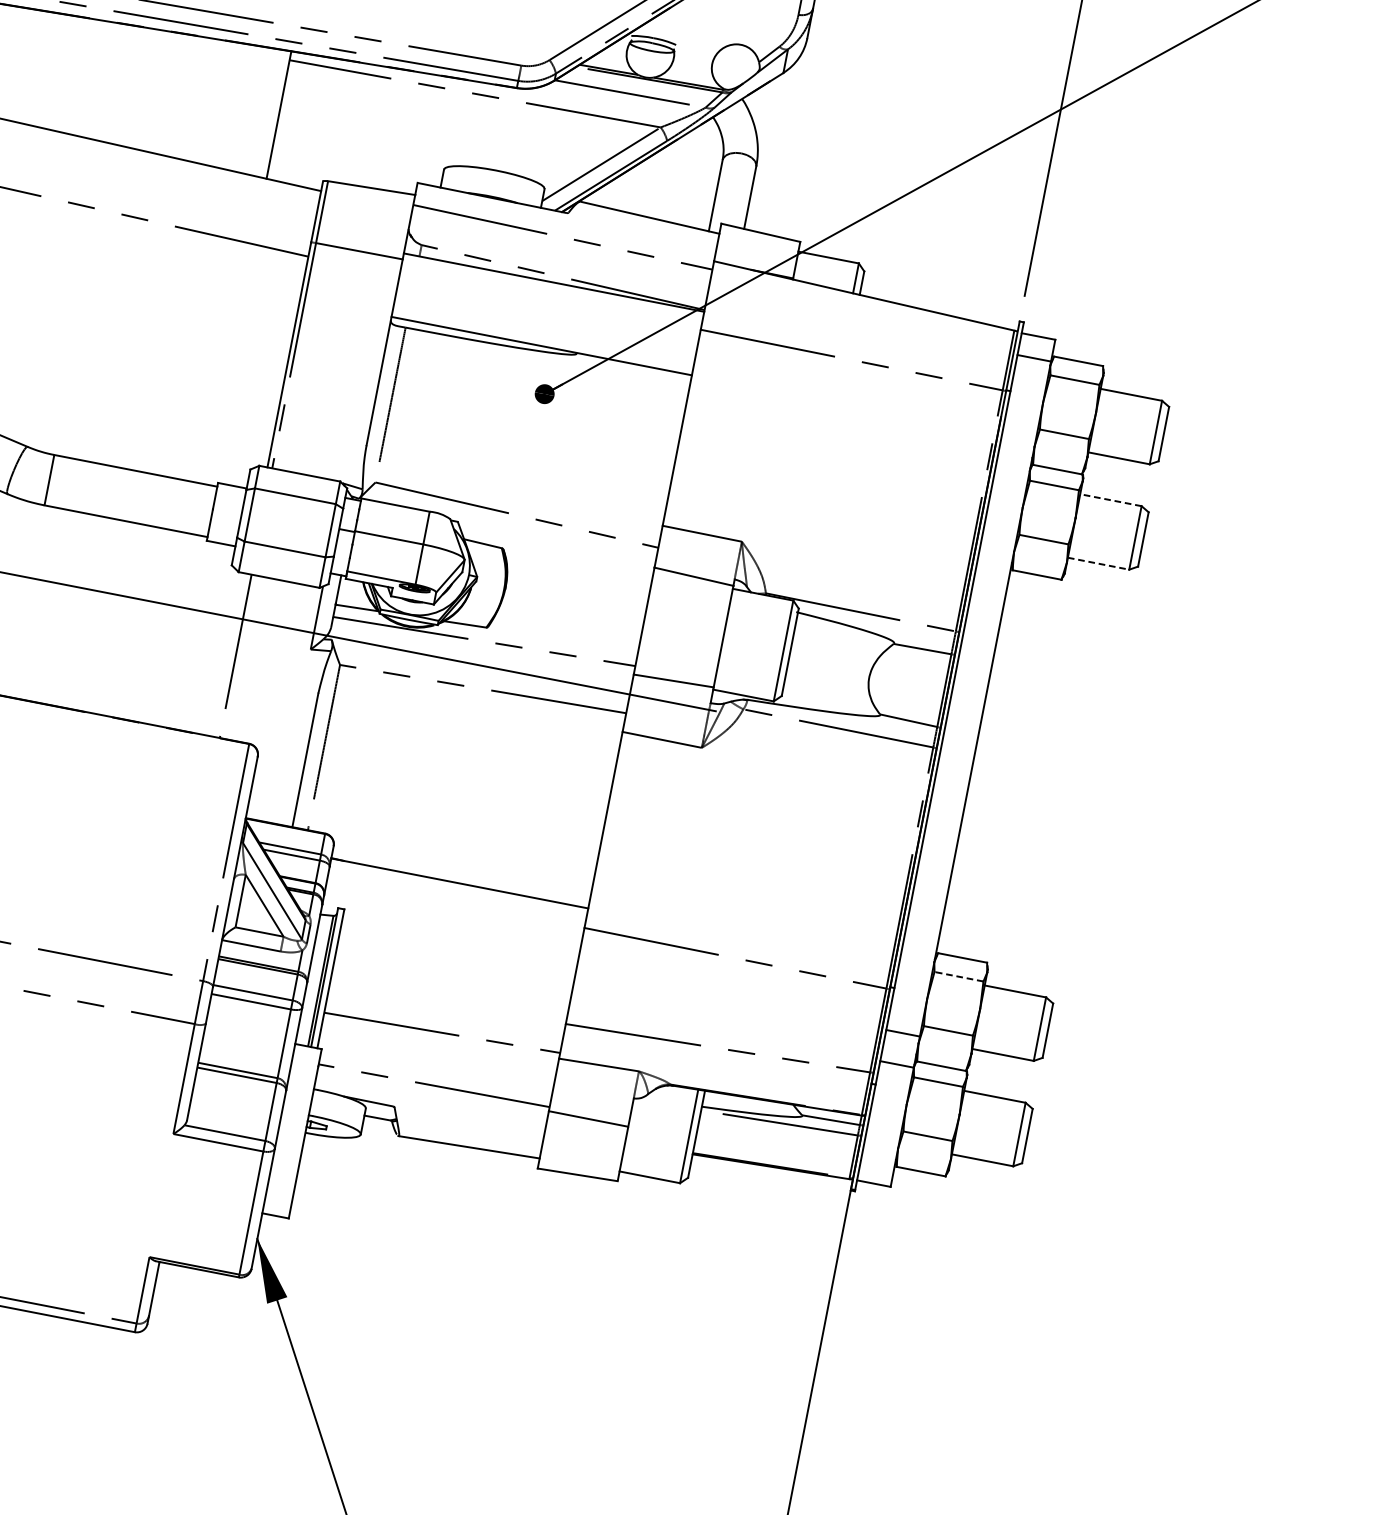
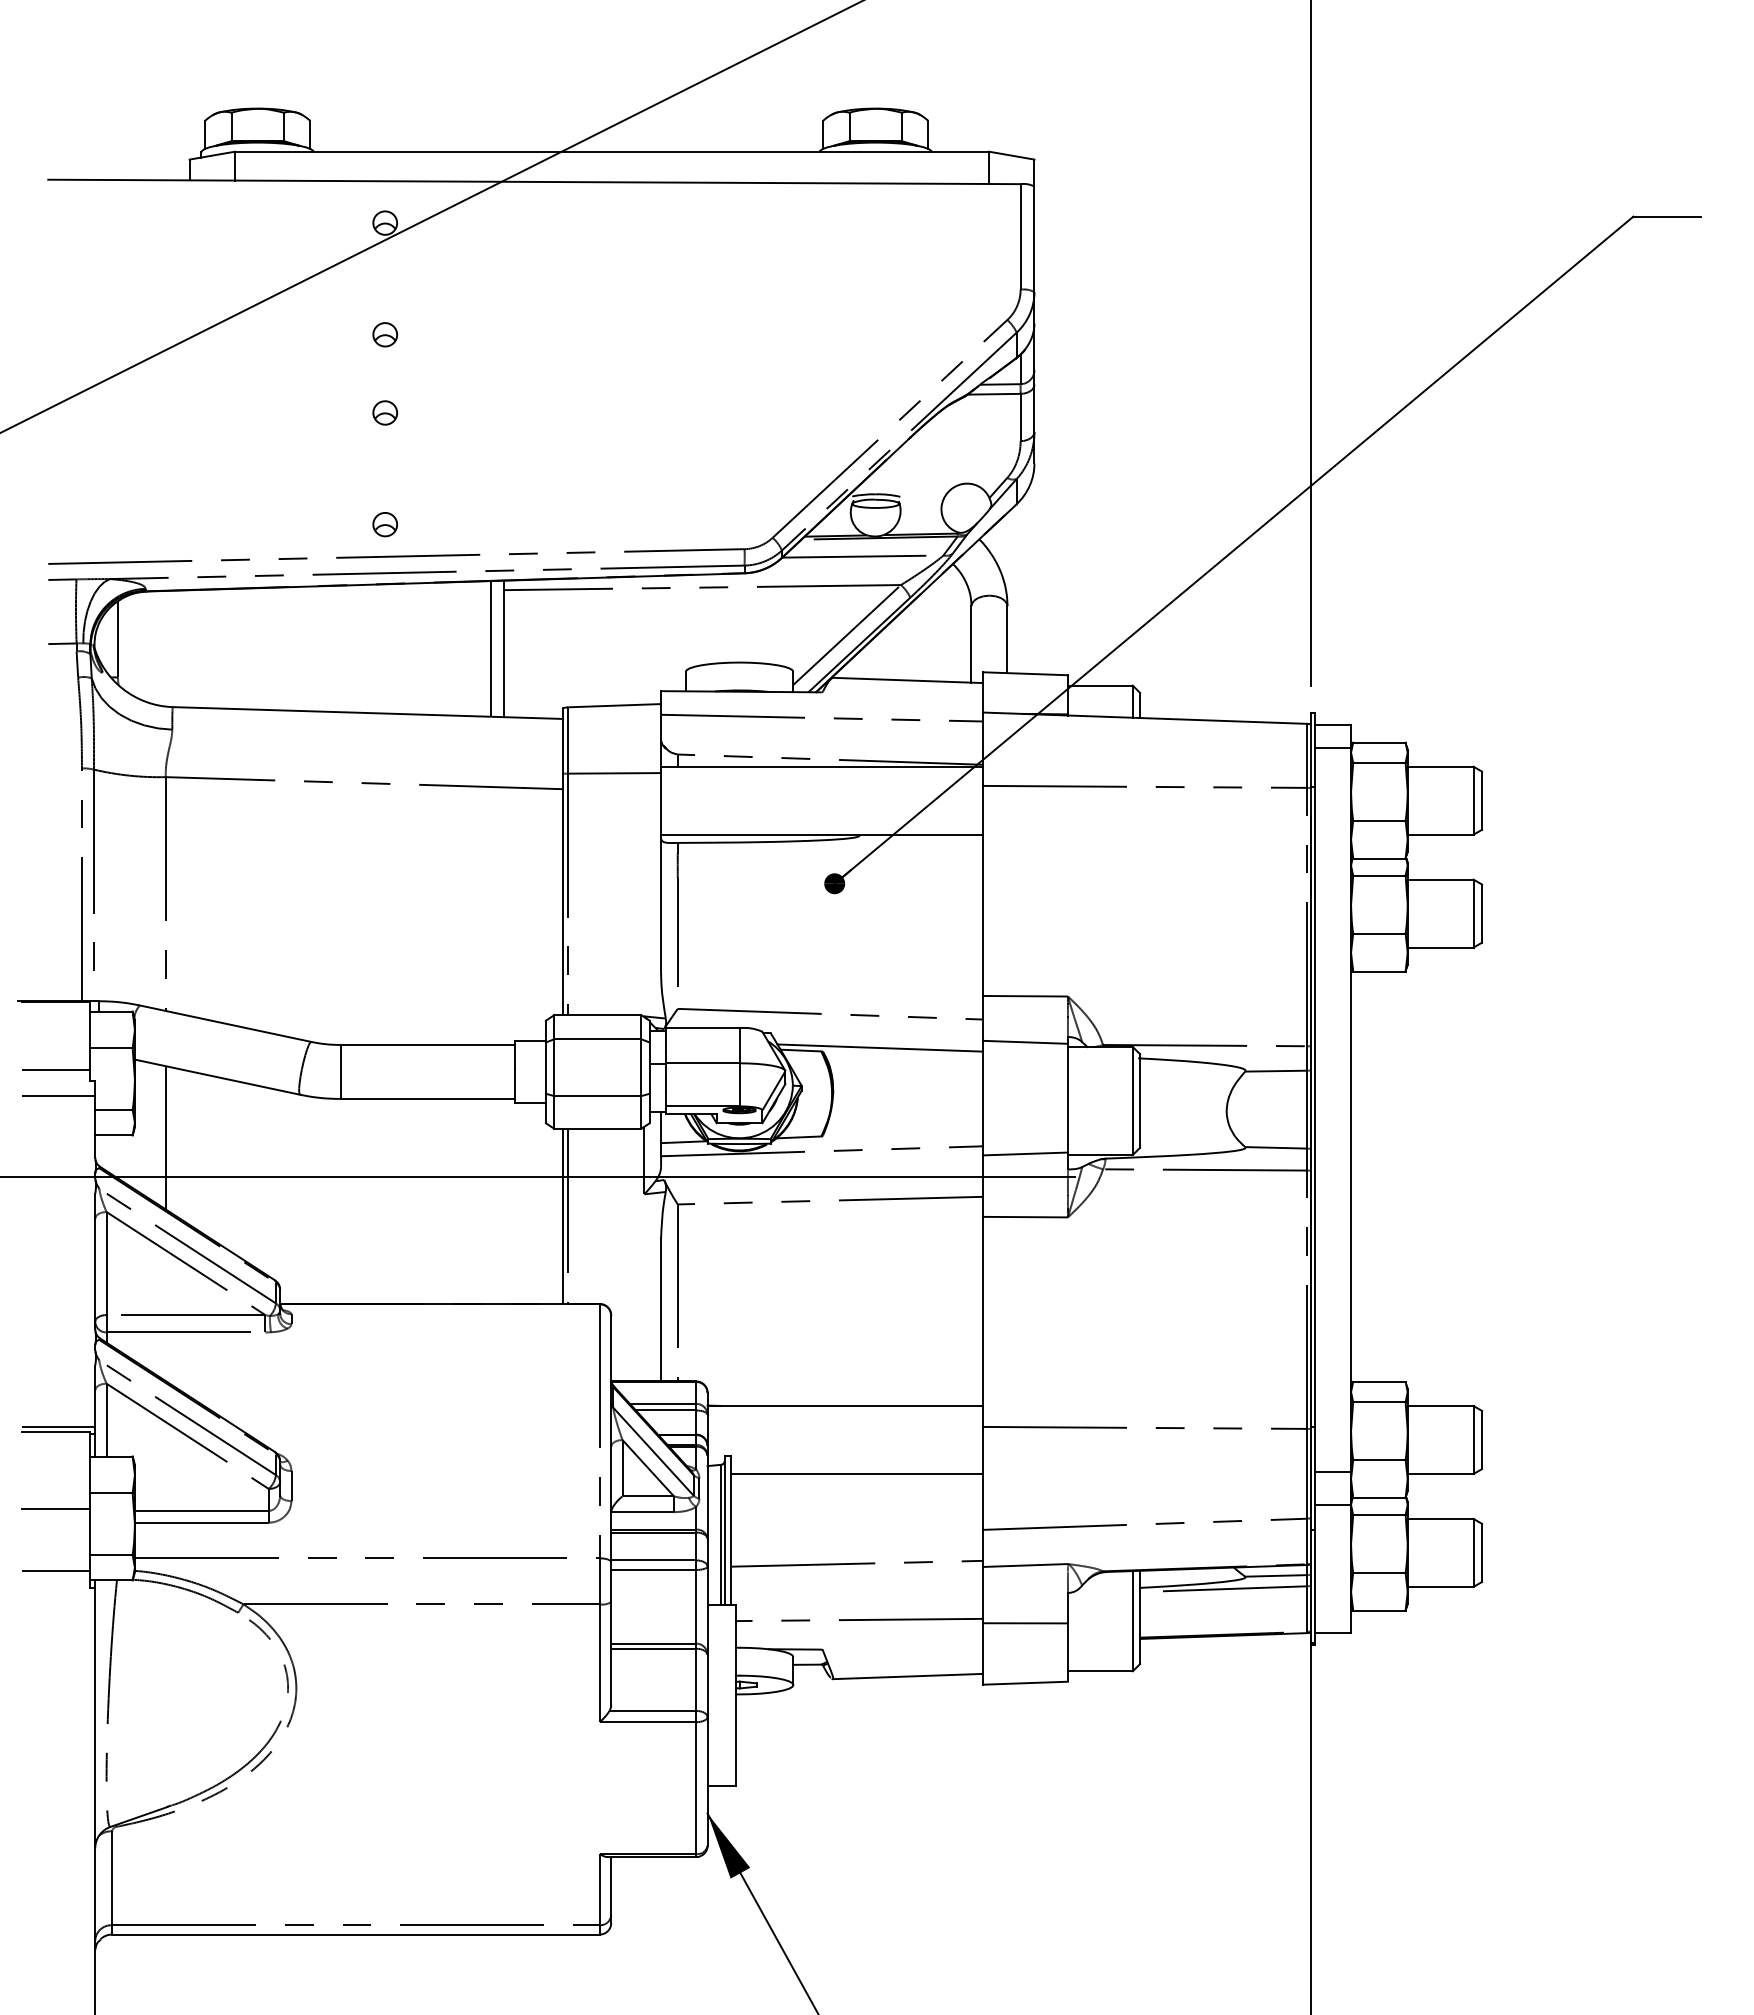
line: (266, 112) -> (490, 648), added
line: (1110, 500) -> (1440, 879), dashed -> solid
line: (556, 555) -> (879, 1047), added
line: (1098, 563) -> (1440, 947), dashed -> solid
line: (231, 655) -> (563, 1216), added
line: (457, 949) -> (856, 1474), added
line: (958, 976) -> (1378, 1402), dashed -> solid

